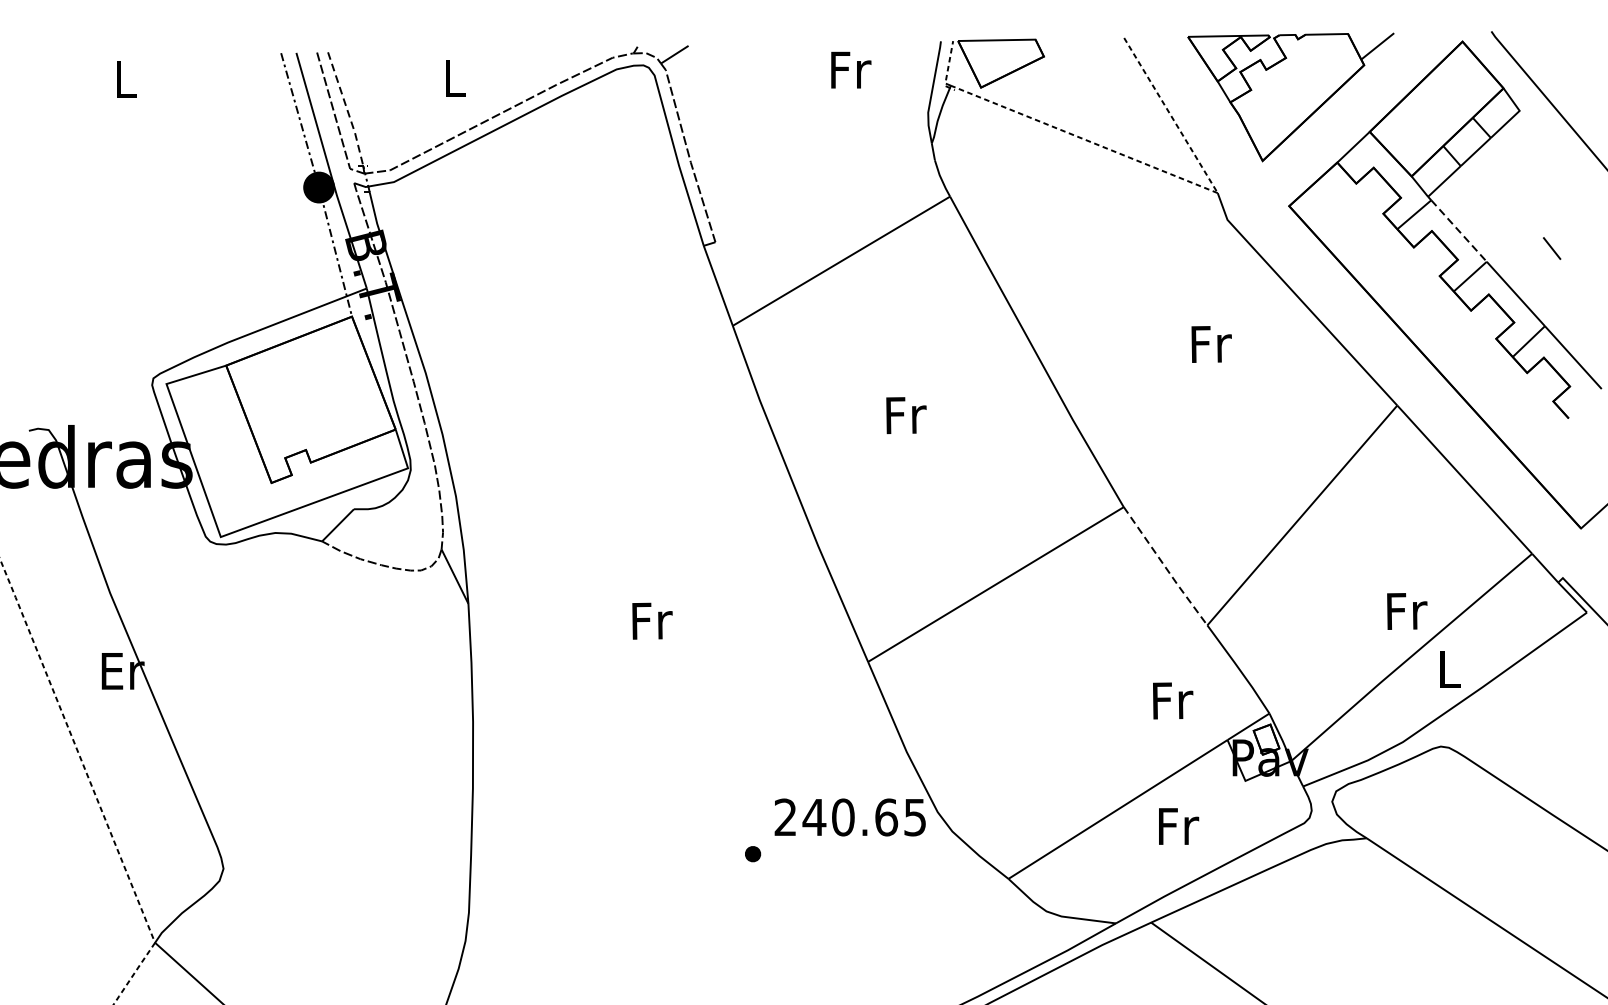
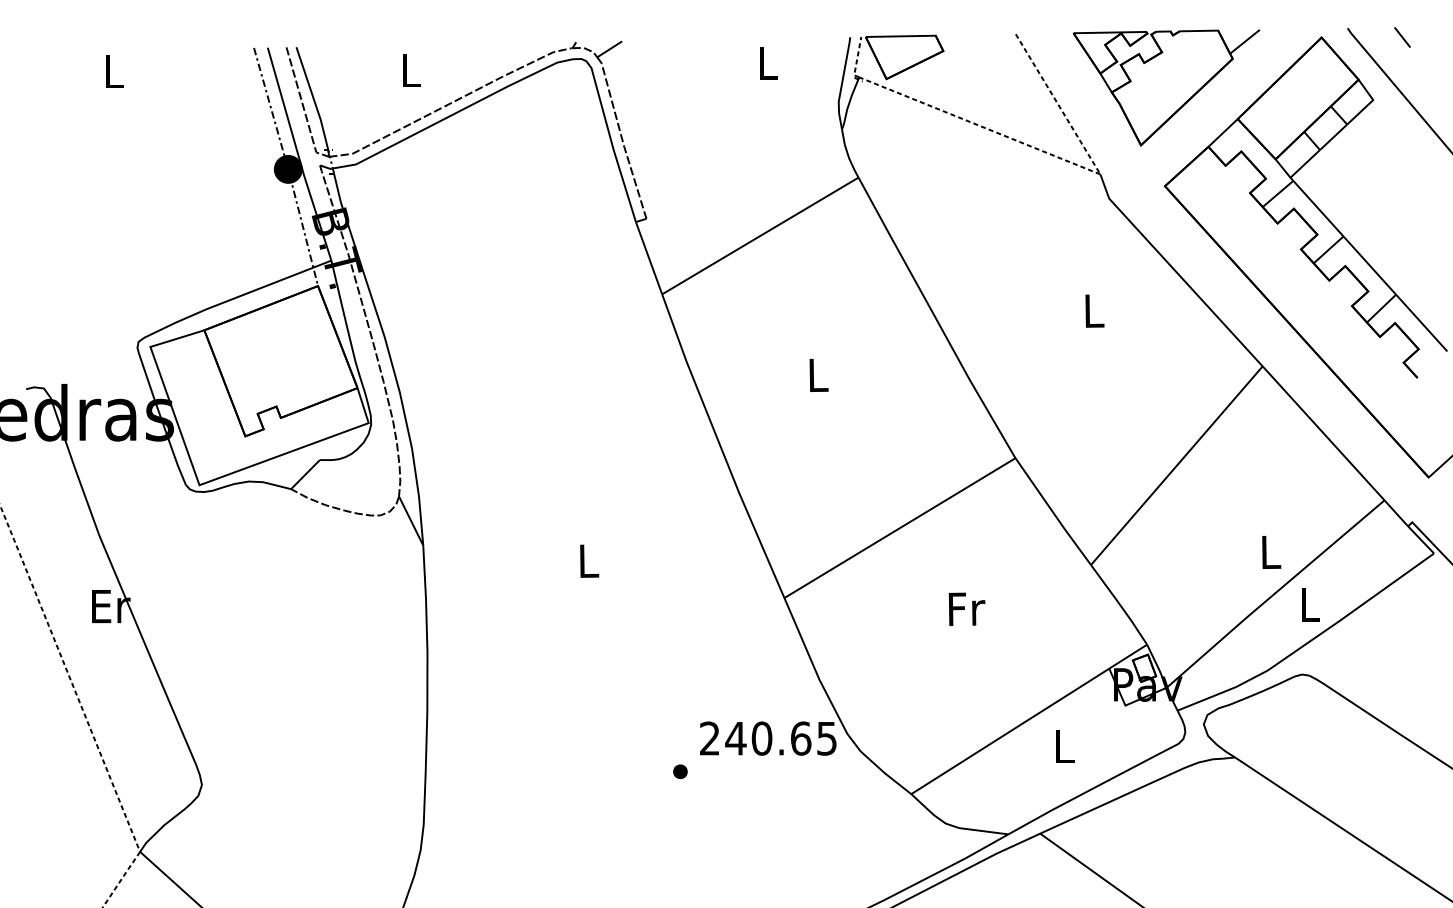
text: (851, 69) -> (769, 62), Fr -> L
line: (346, 110) -> (313, 99), dashed -> solid
line: (1459, 231) -> (1318, 209), dashed -> solid
line: (1552, 248) -> (1402, 37), moved
text: (1211, 343) -> (1094, 310), Fr -> L
text: (905, 415) -> (818, 375), Fr -> L
line: (1165, 568) -> (1053, 513), dashed -> solid
text: (1407, 611) -> (1271, 552), Fr -> L
text: (652, 620) -> (589, 560), Fr -> L
text: (1172, 700) -> (966, 608), moved
text: (1179, 826) -> (1065, 746), Fr -> L

